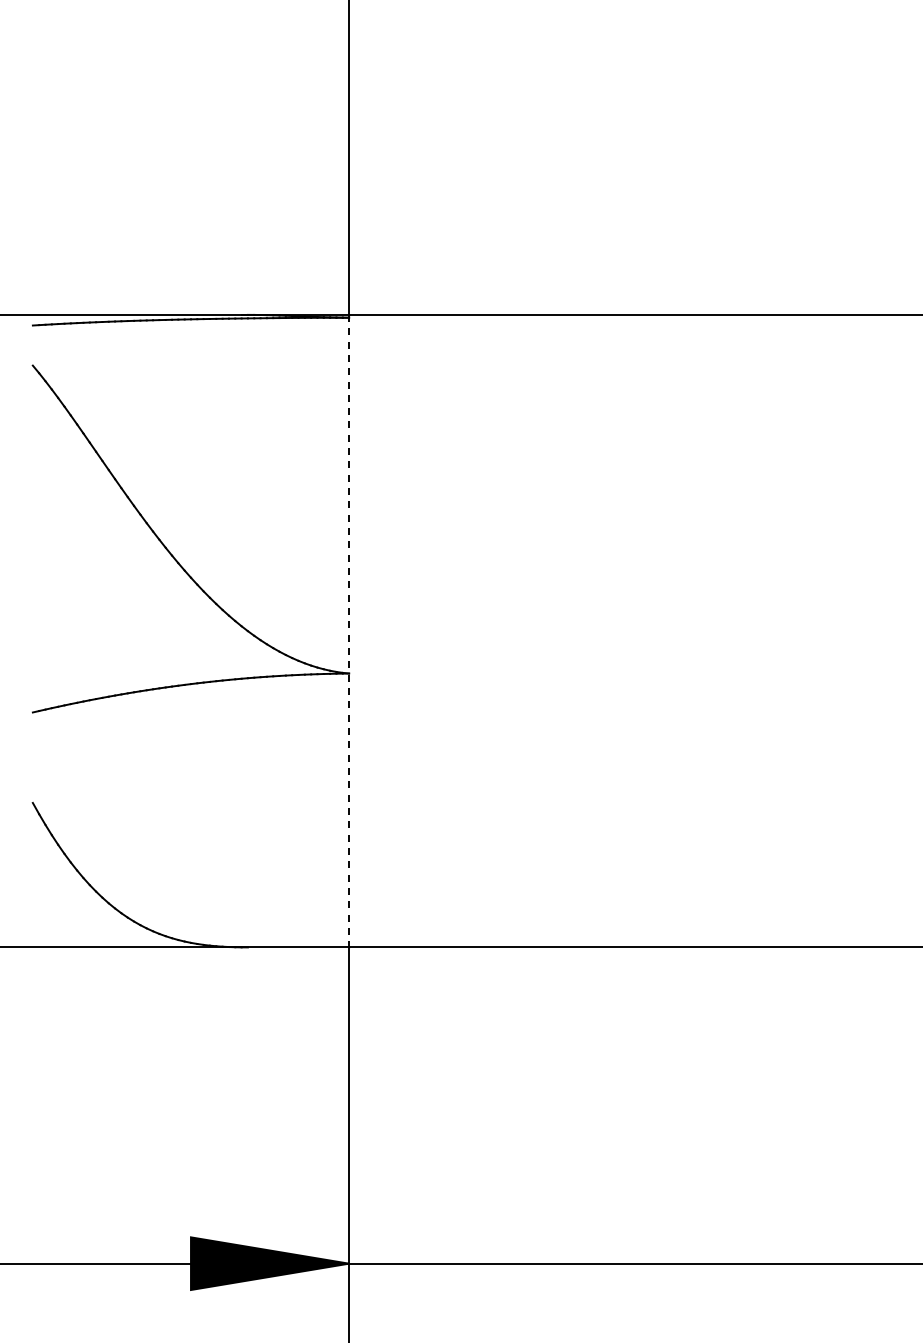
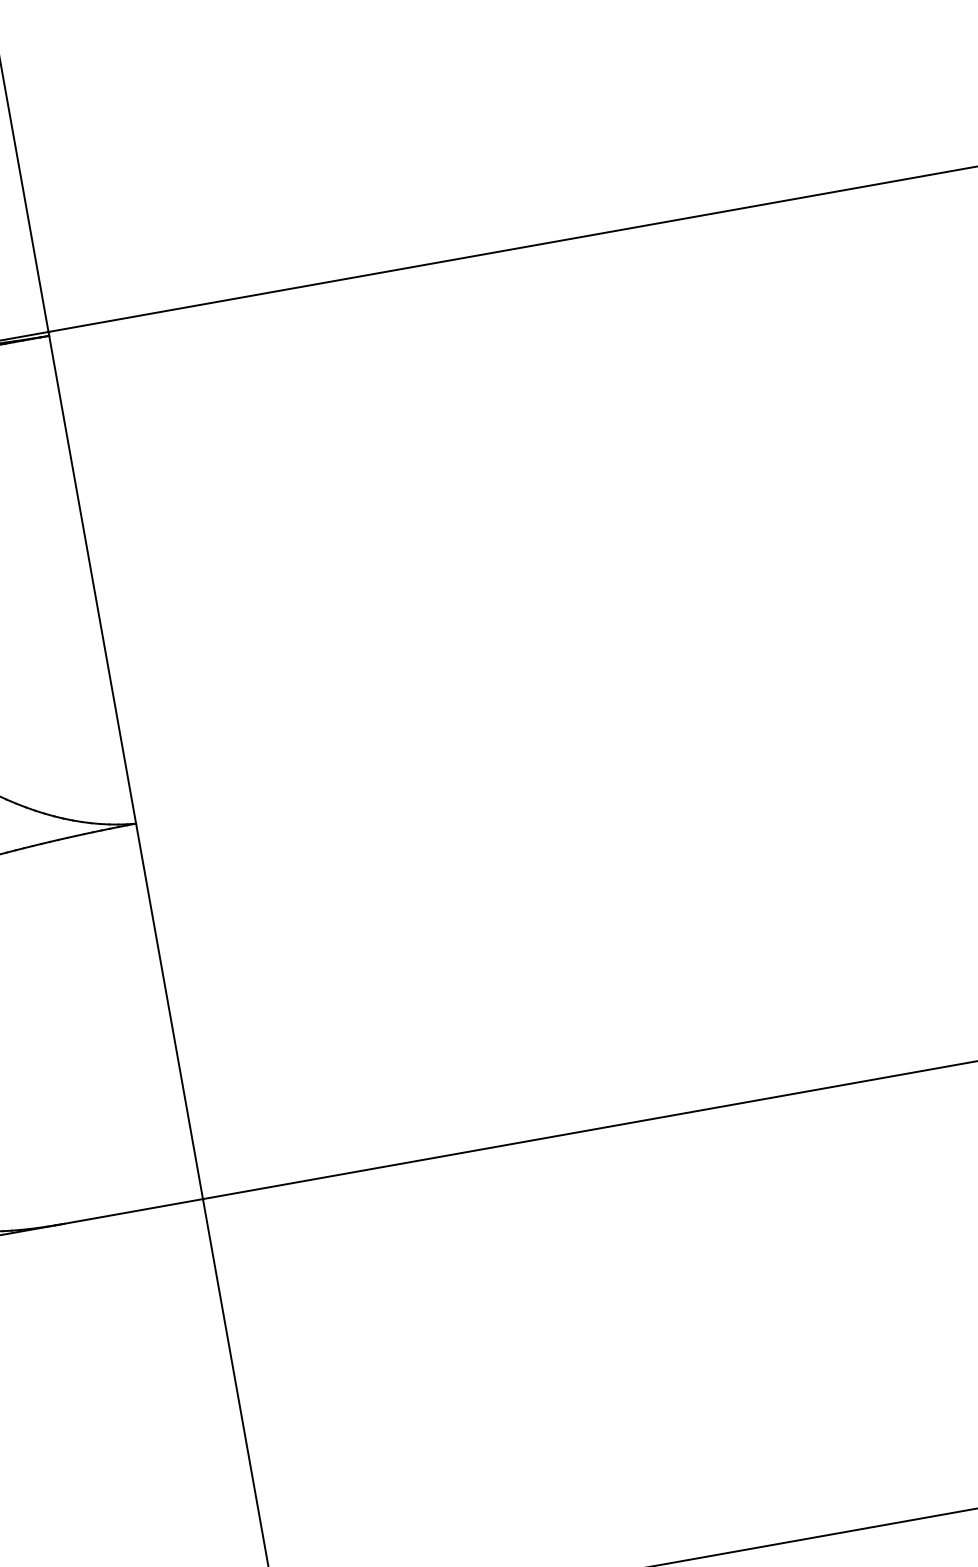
line: (349, 631) -> (126, 765), dashed -> solid

